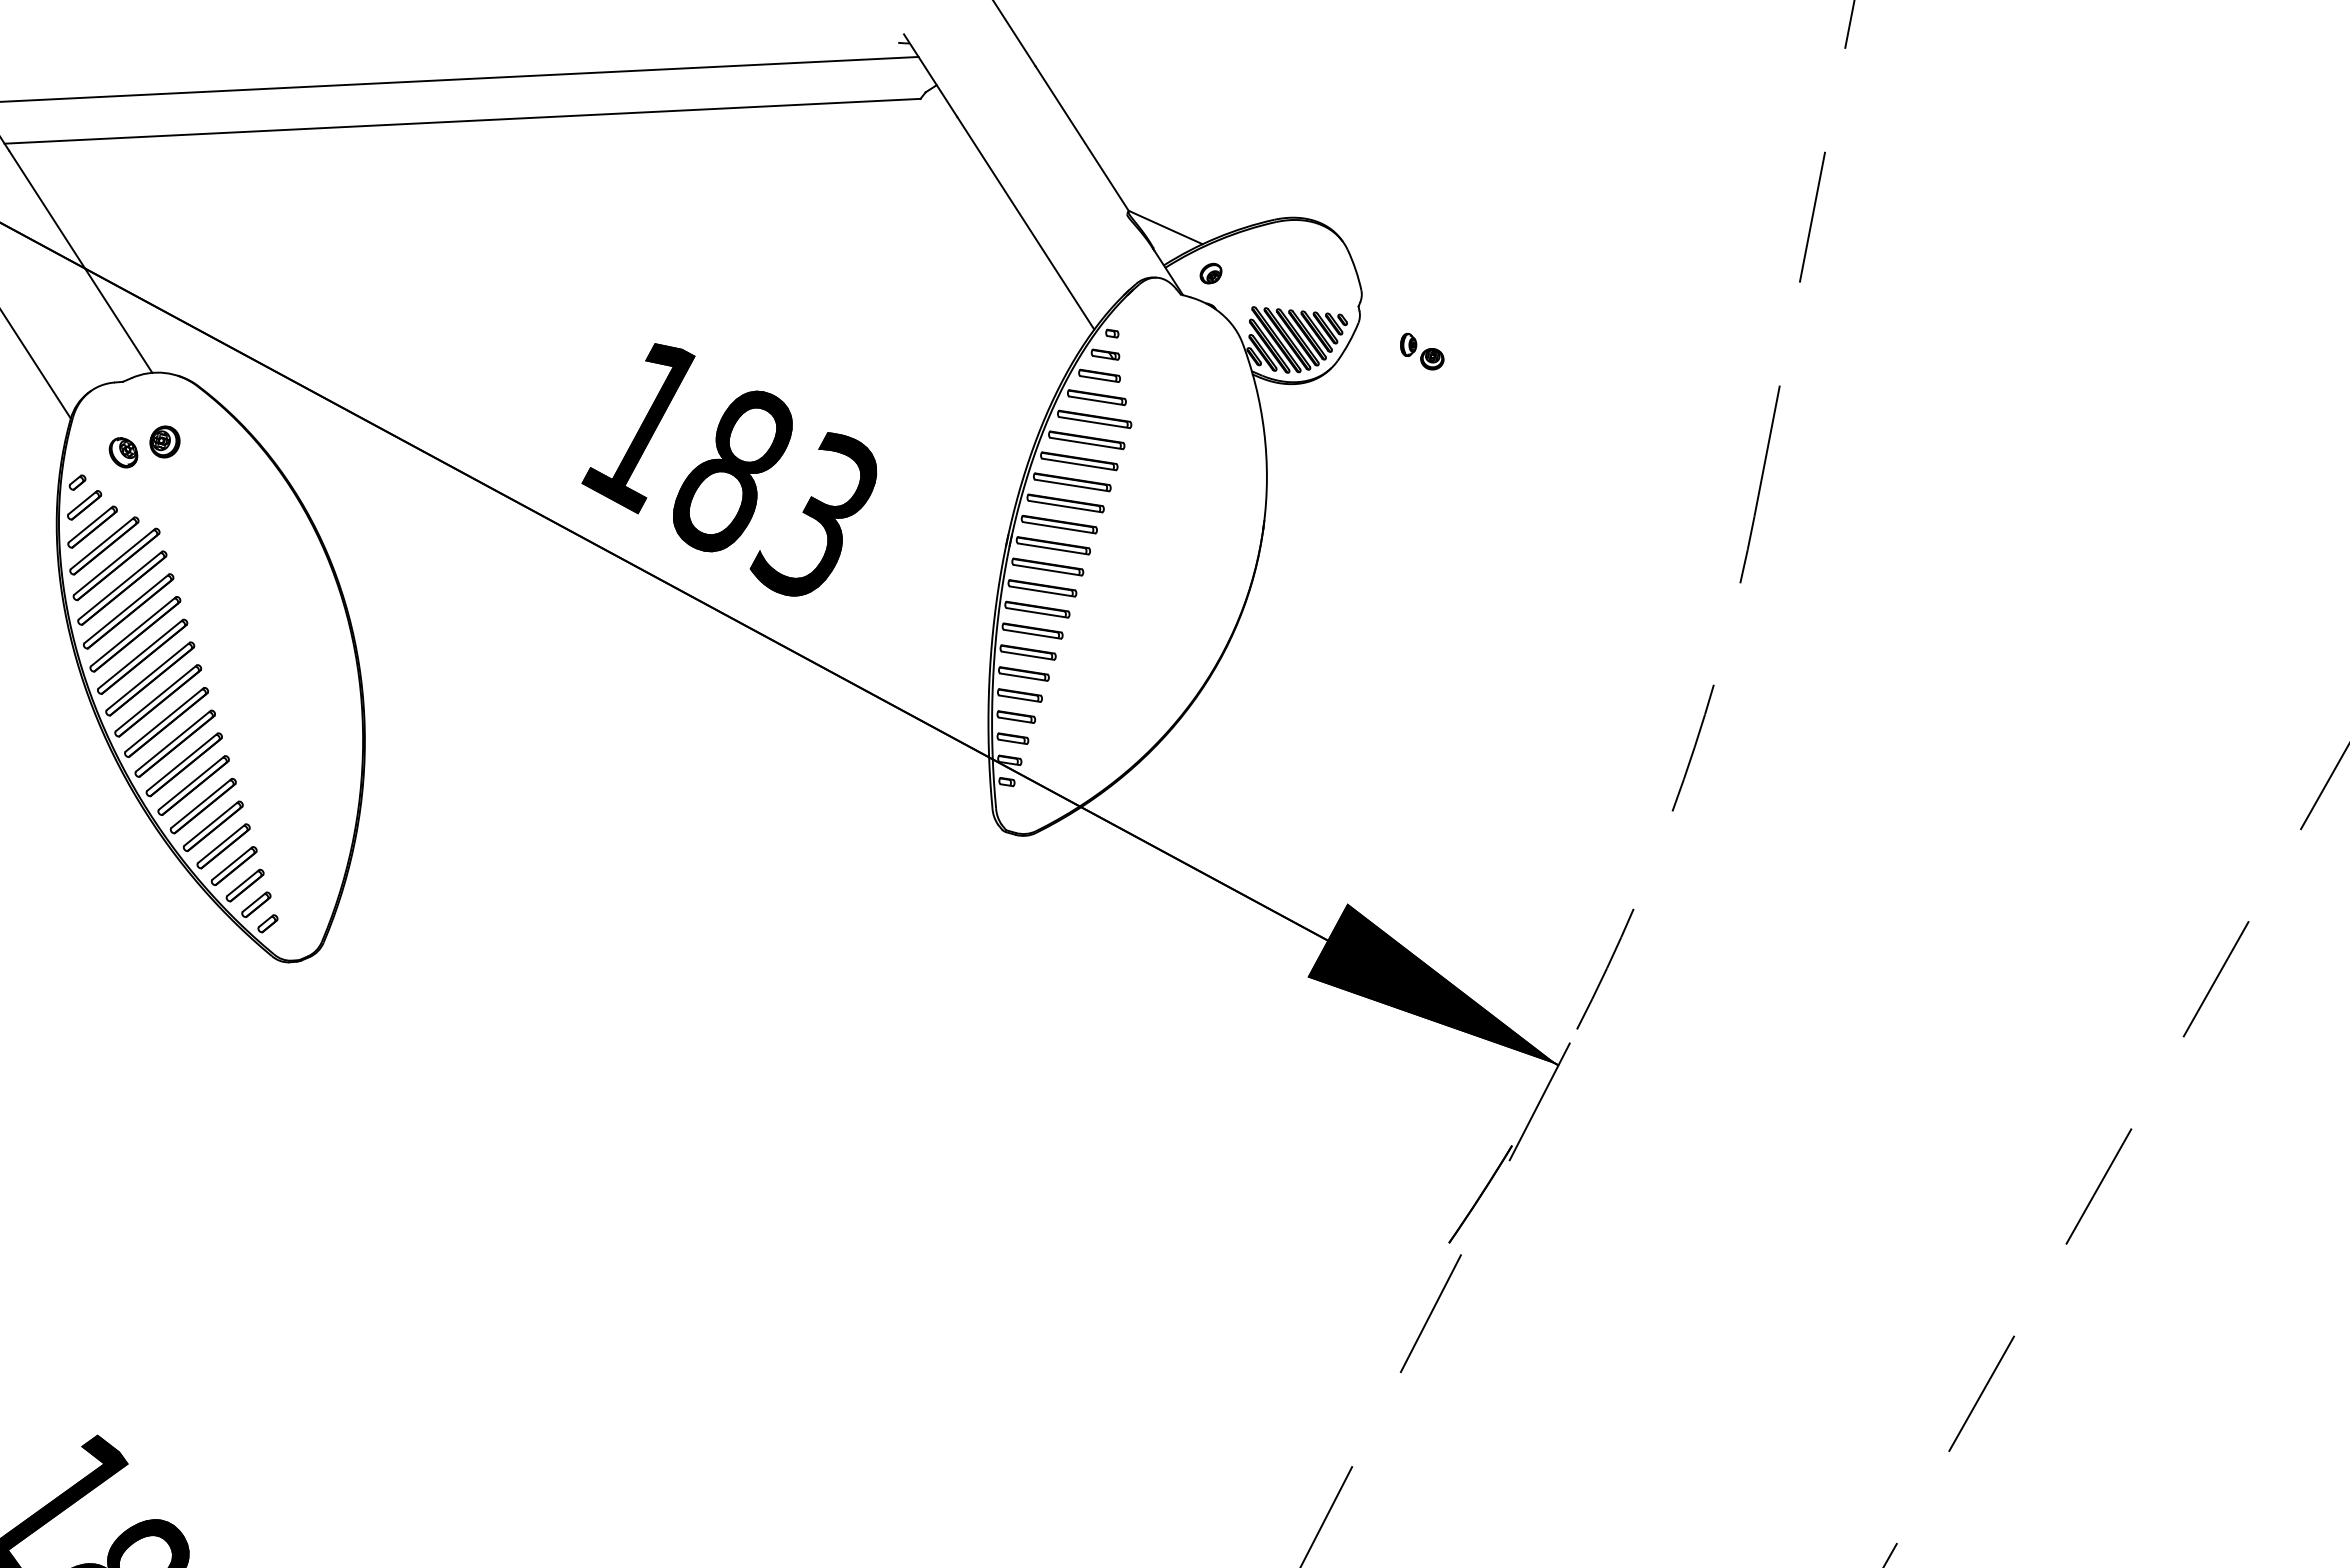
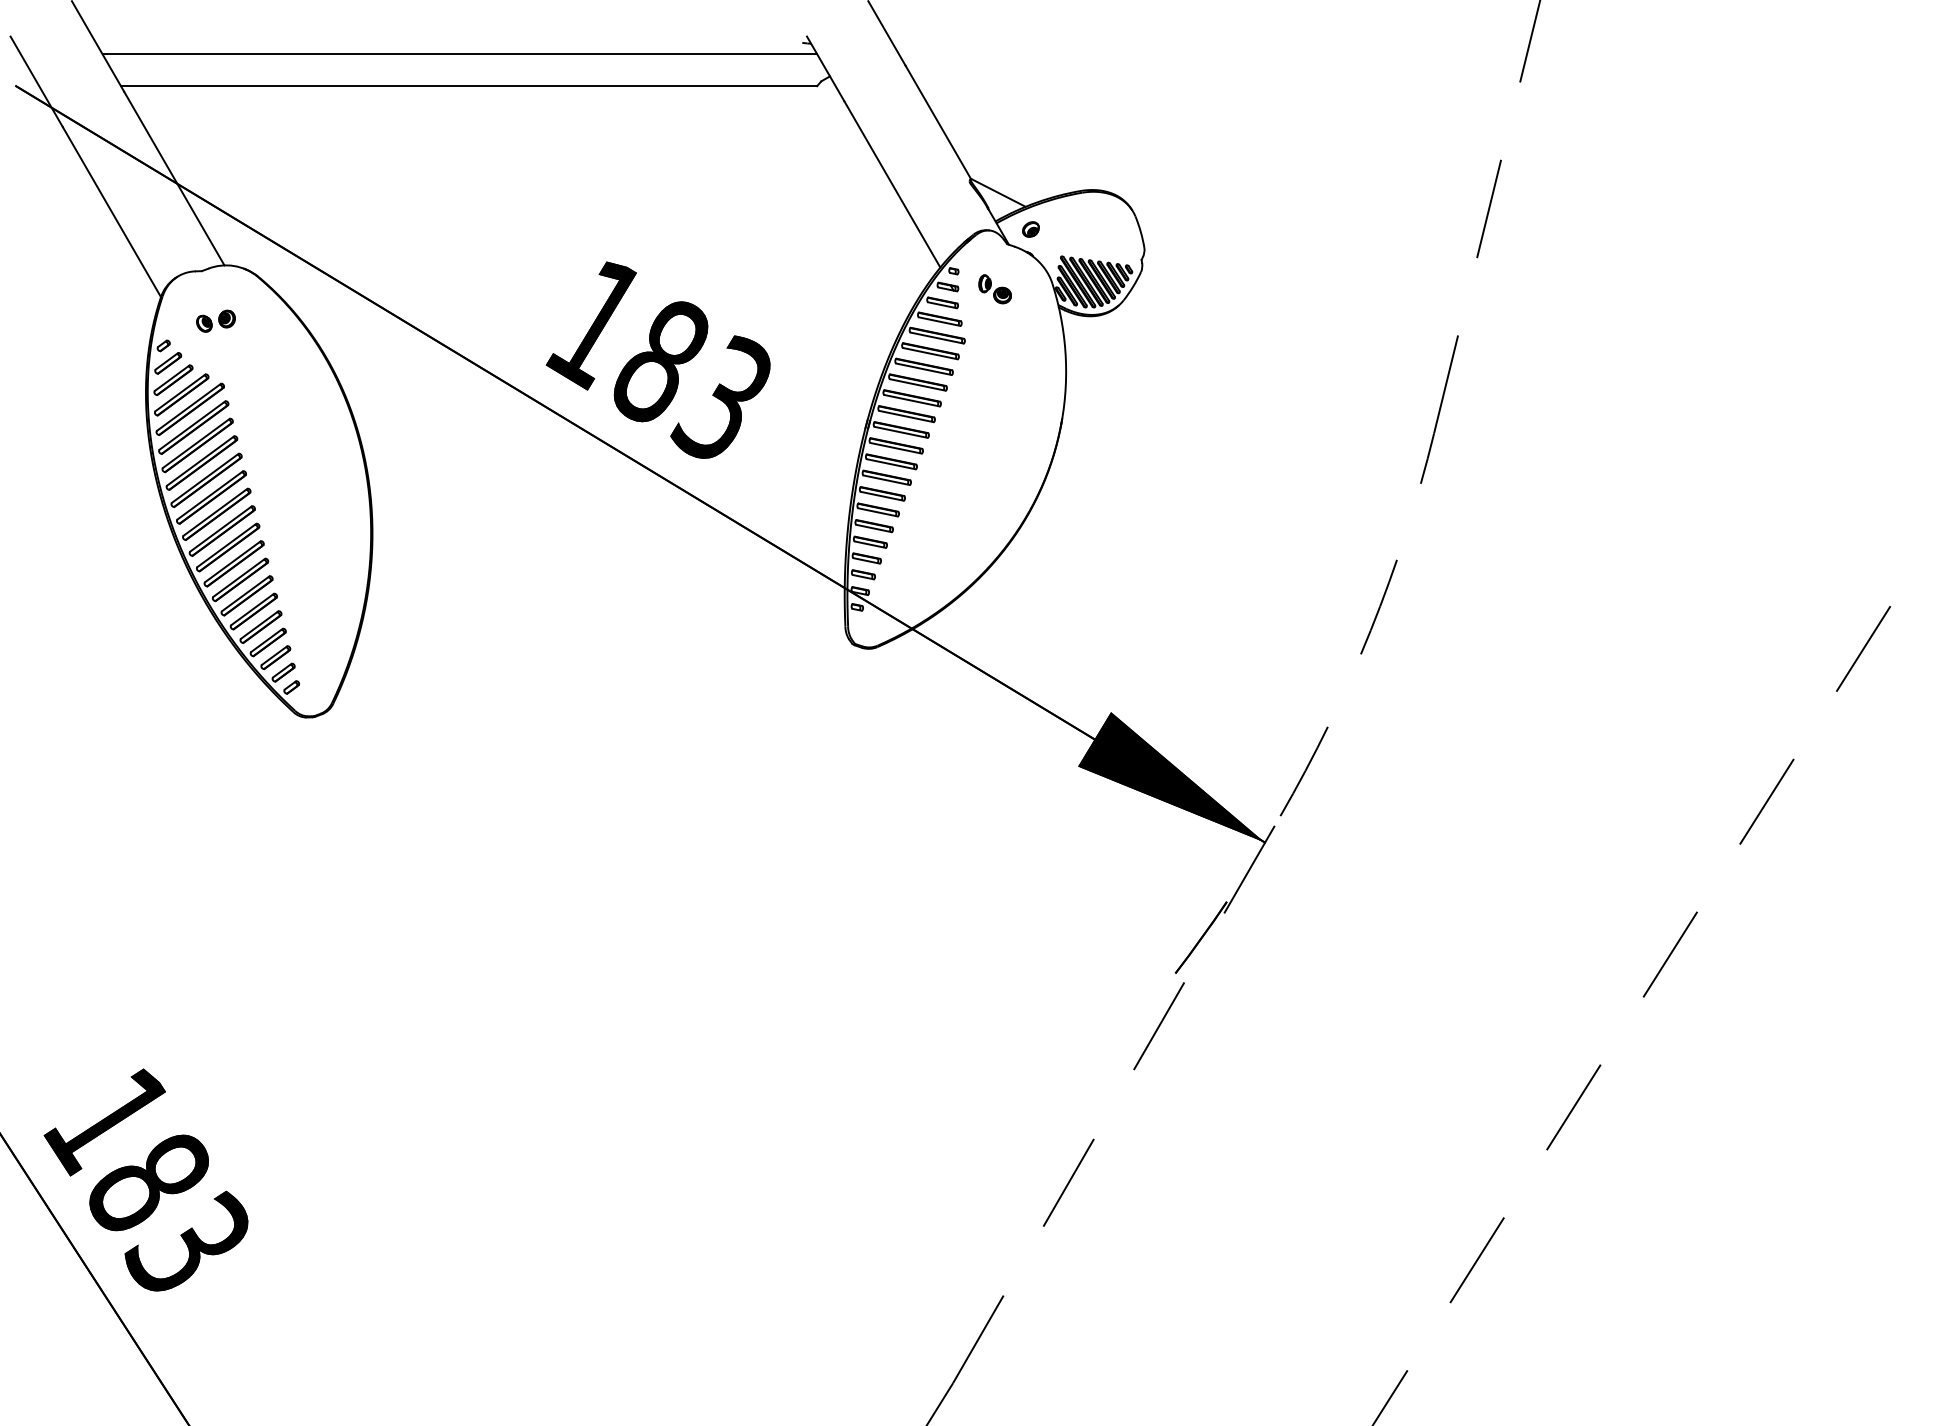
part: (1421, 351) -> (994, 289), moved
part: (144, 445) -> (215, 320), size x0.71

